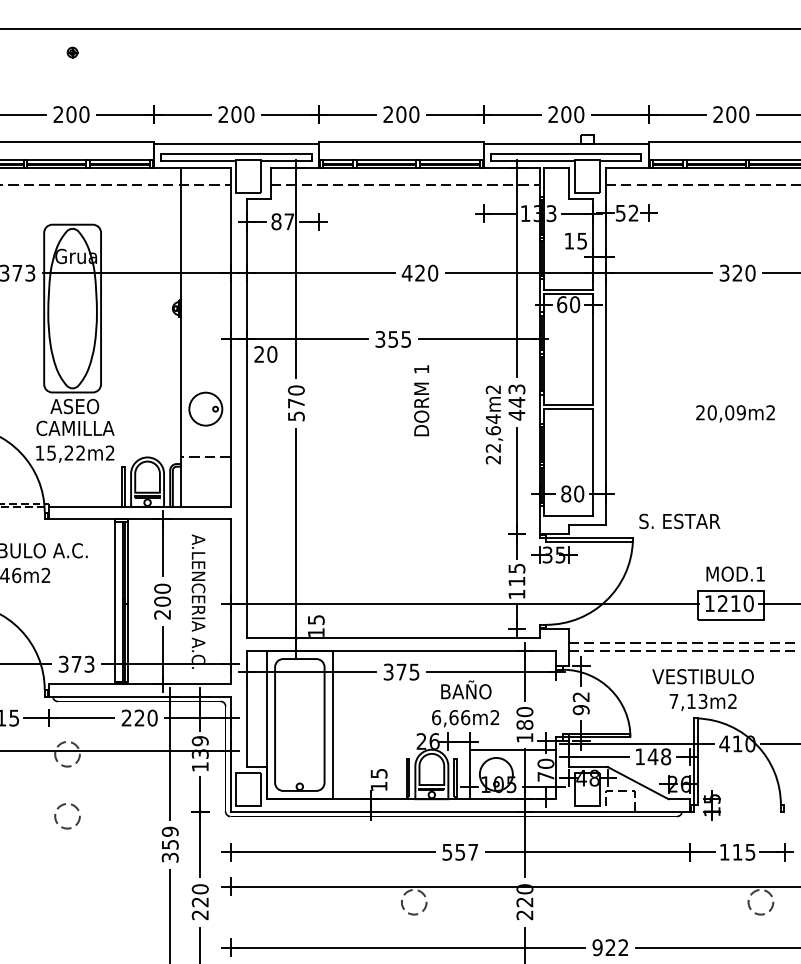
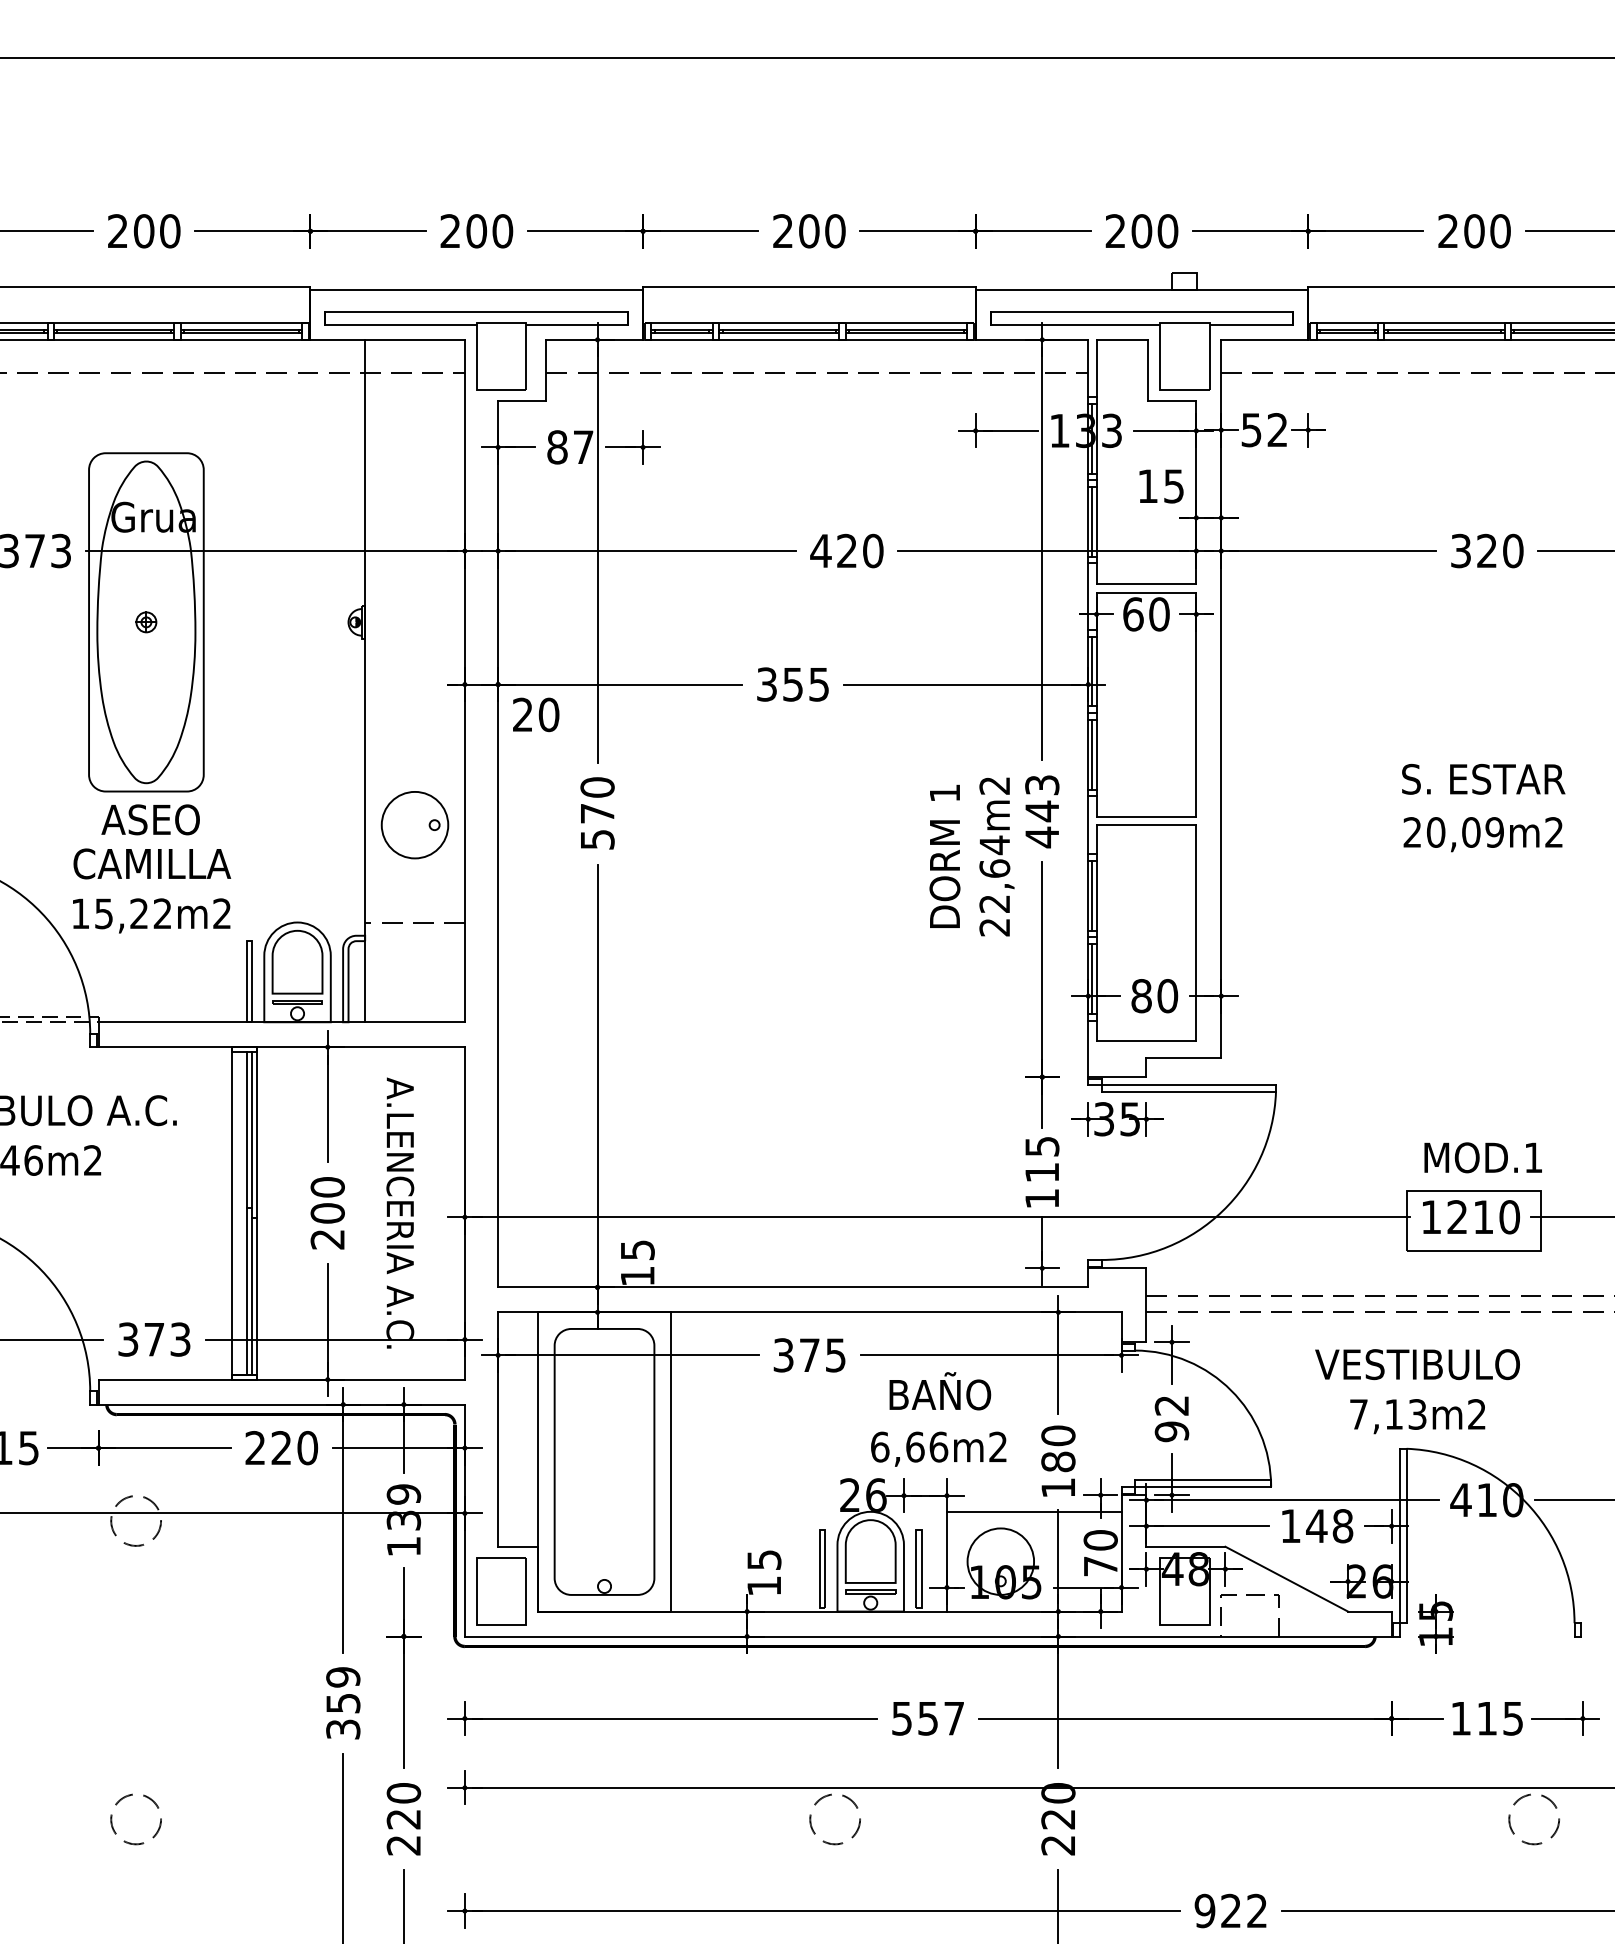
part: (72, 52) -> (146, 622), moved
text: (421, 400) -> (944, 856), moved
text: (679, 521) -> (1482, 779), moved
circle: (67, 816) -> (136, 1819), moved

